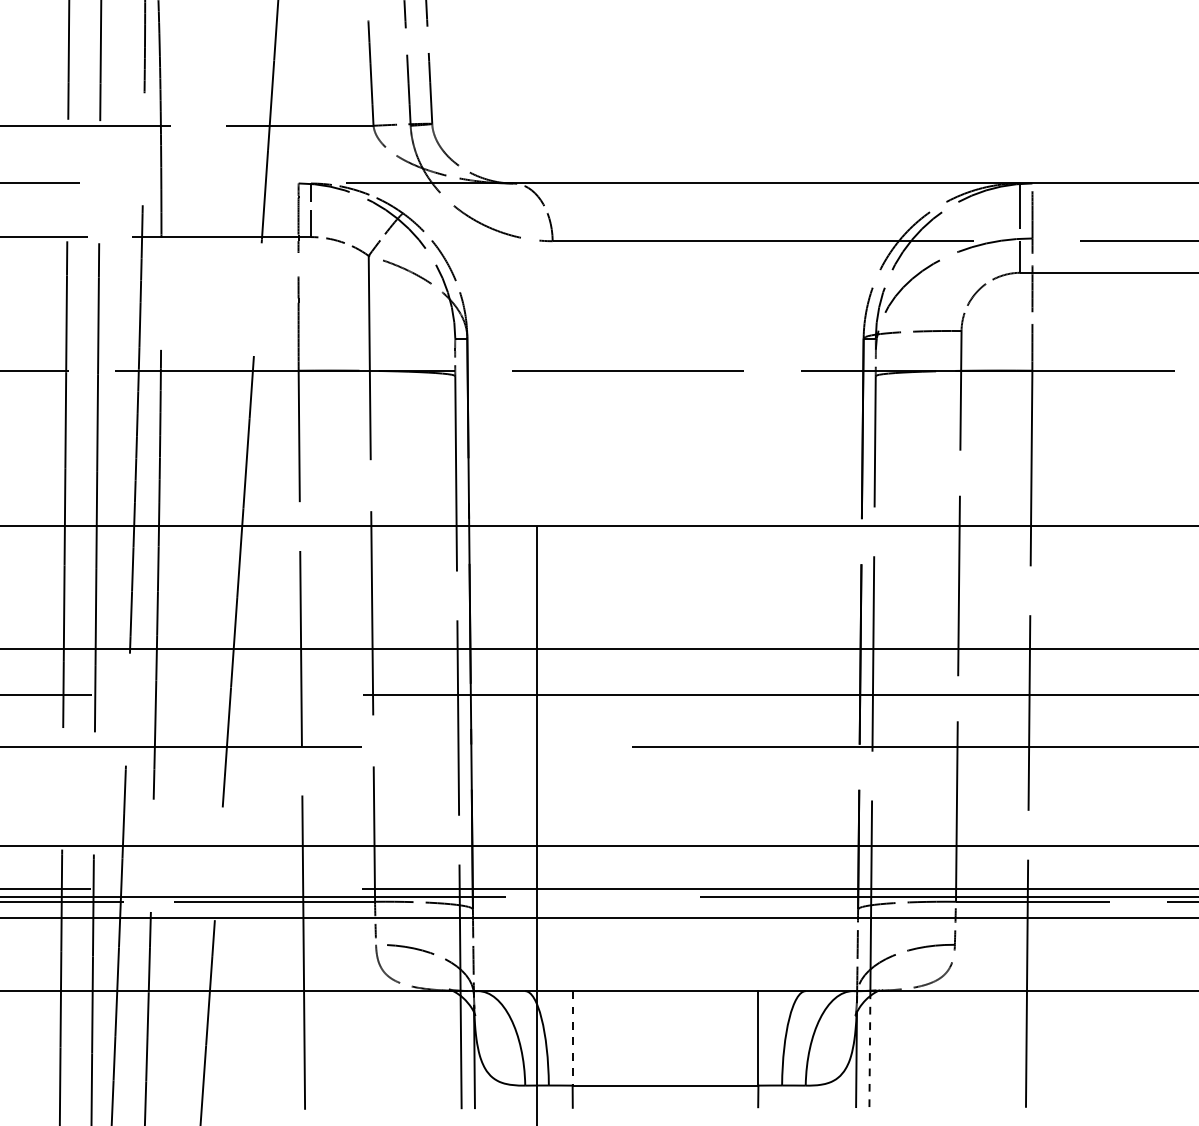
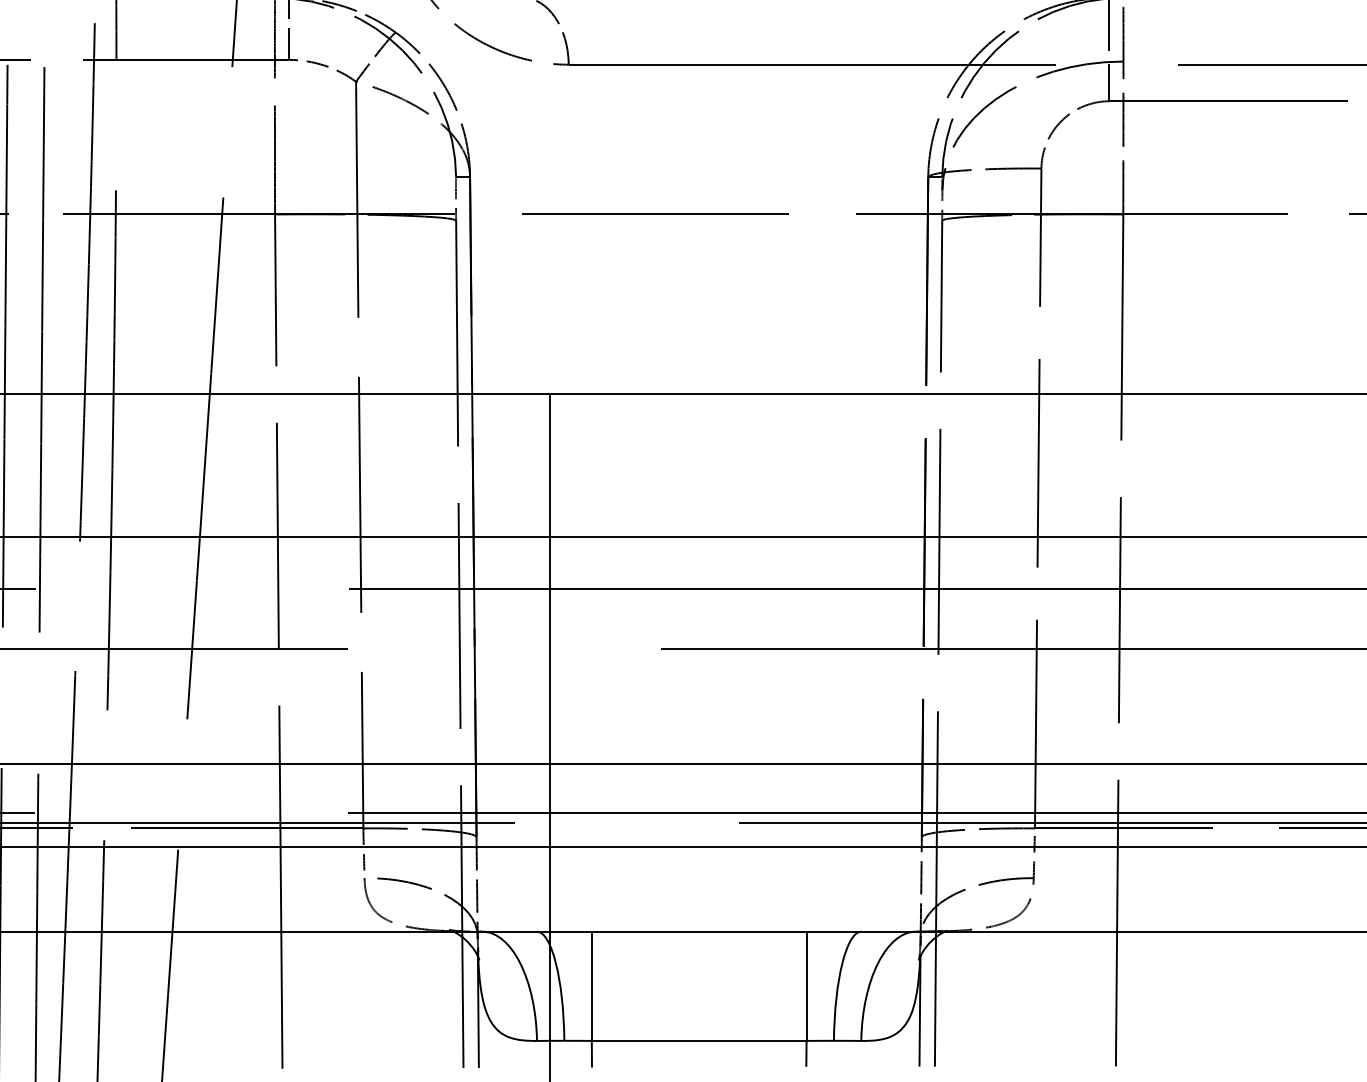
line: (572, 1038) -> (591, 986), dashed -> solid
line: (869, 1051) -> (935, 1001), dashed -> solid

